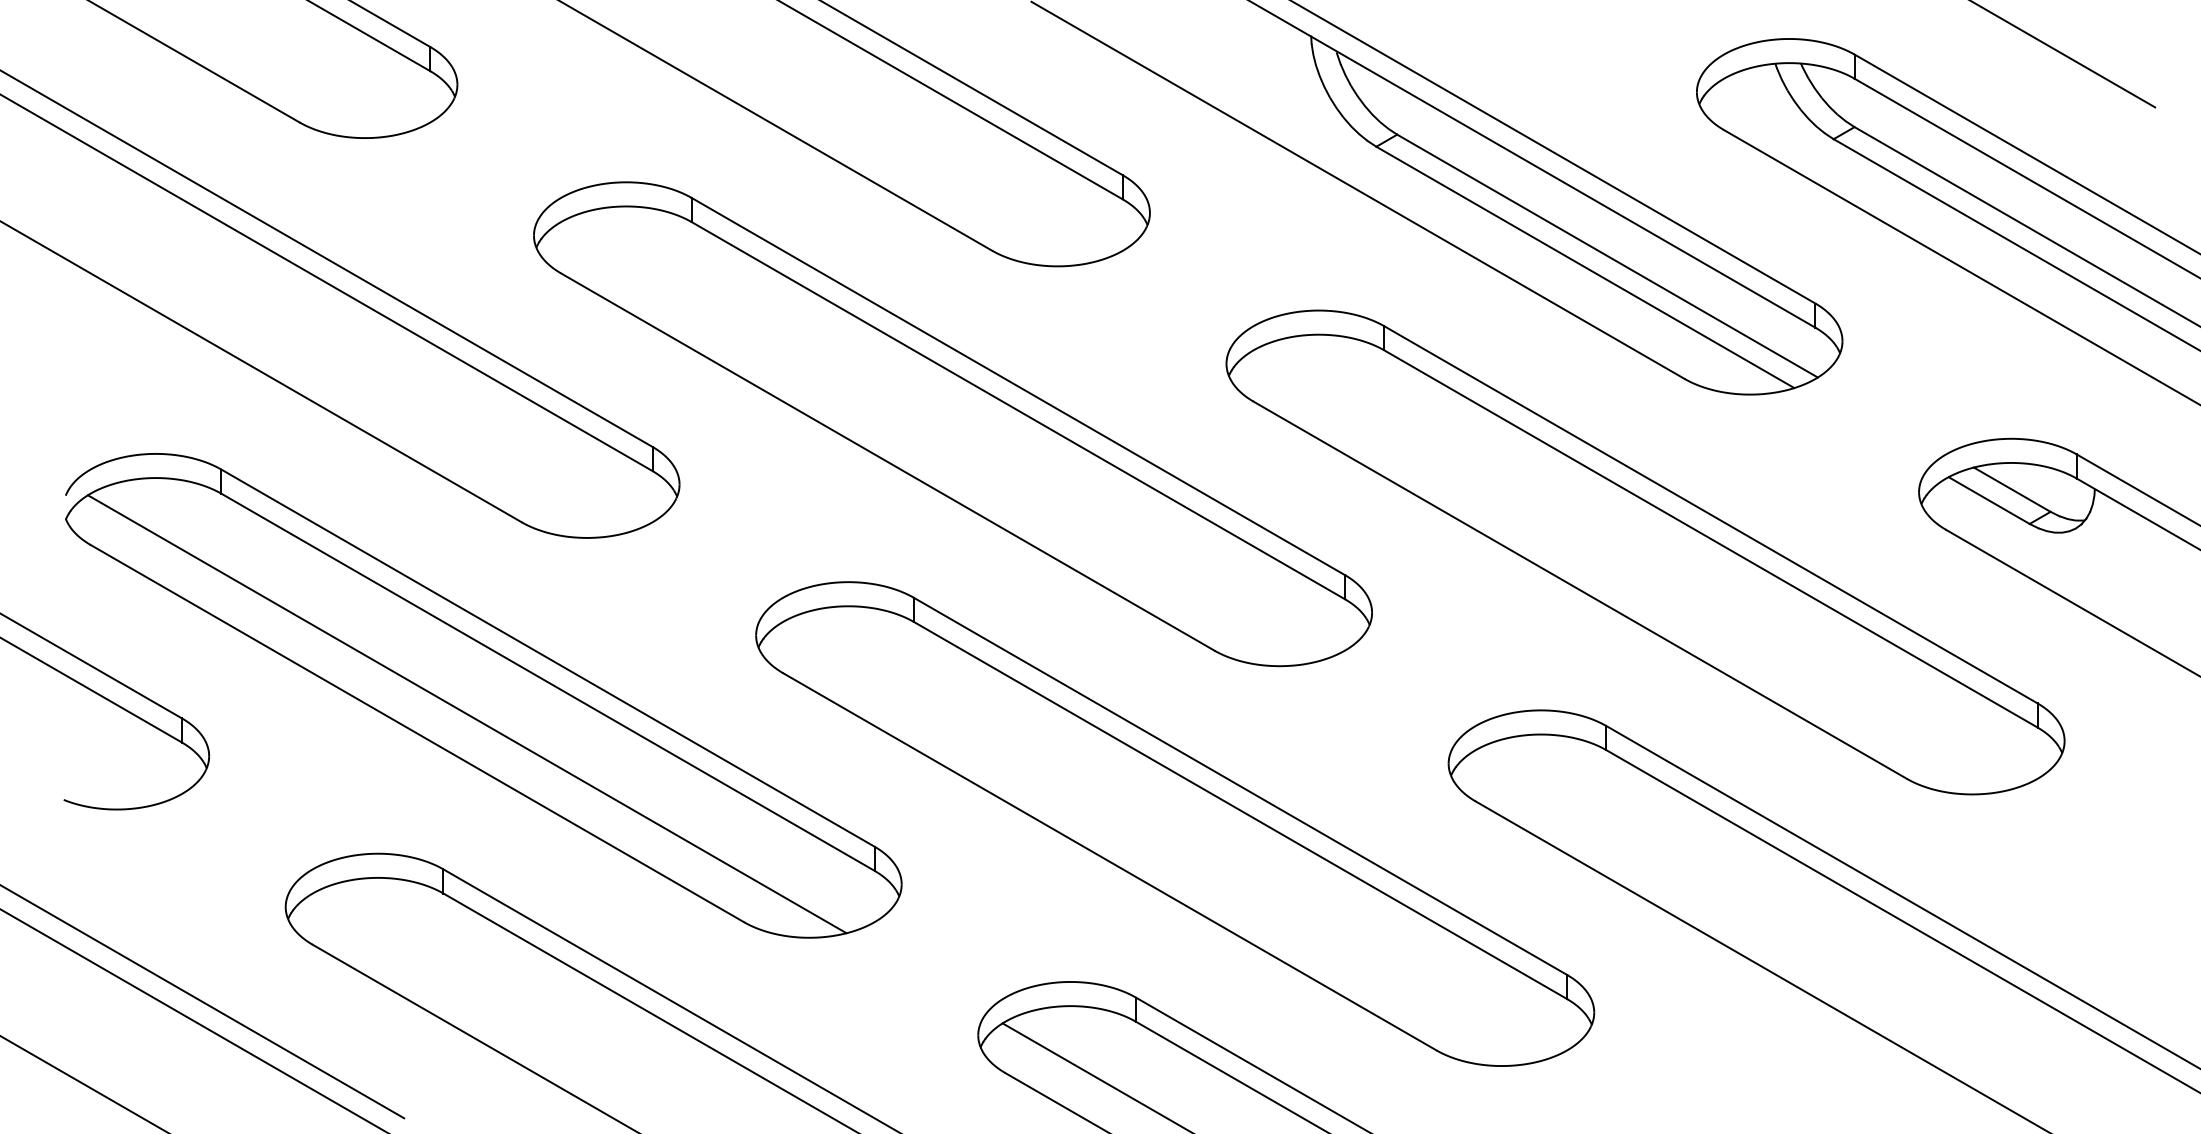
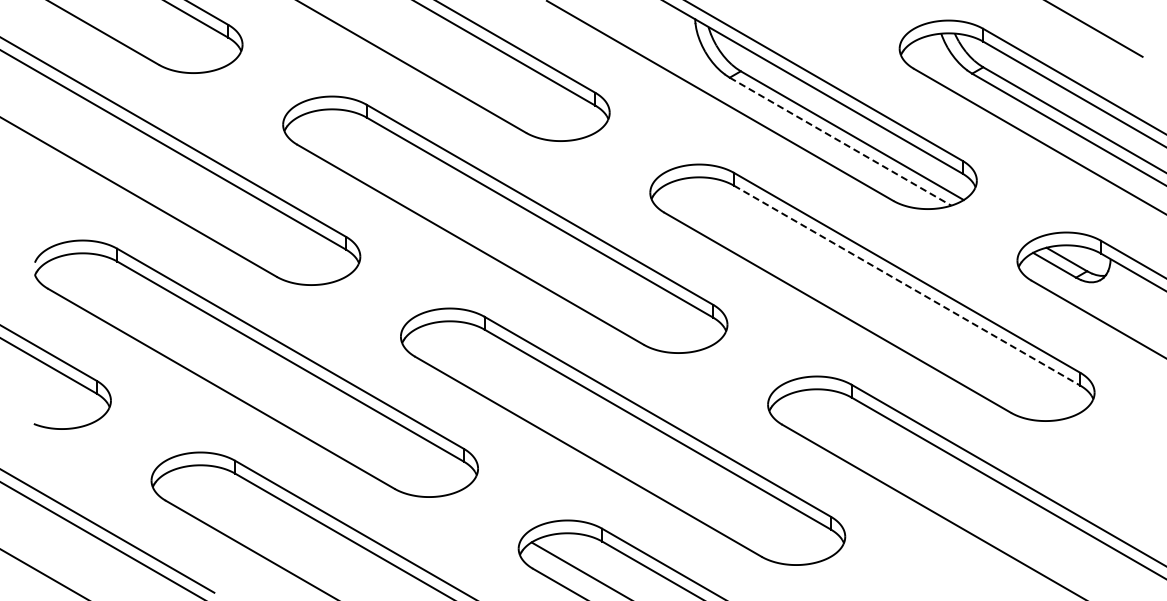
line: (1585, 267) -> (840, 141), solid -> dashed
line: (1711, 538) -> (907, 285), solid -> dashed
line: (466, 714) -> (247, 378), removed

